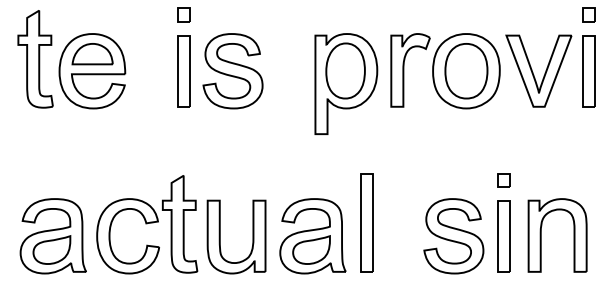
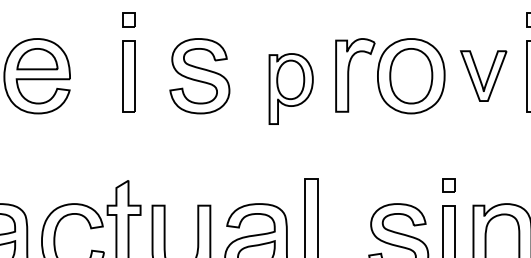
part: (538, 70) -> (483, 75), size x0.7
part: (232, 71) -> (199, 76), moved
part: (346, 83) -> (291, 88), size x0.7

